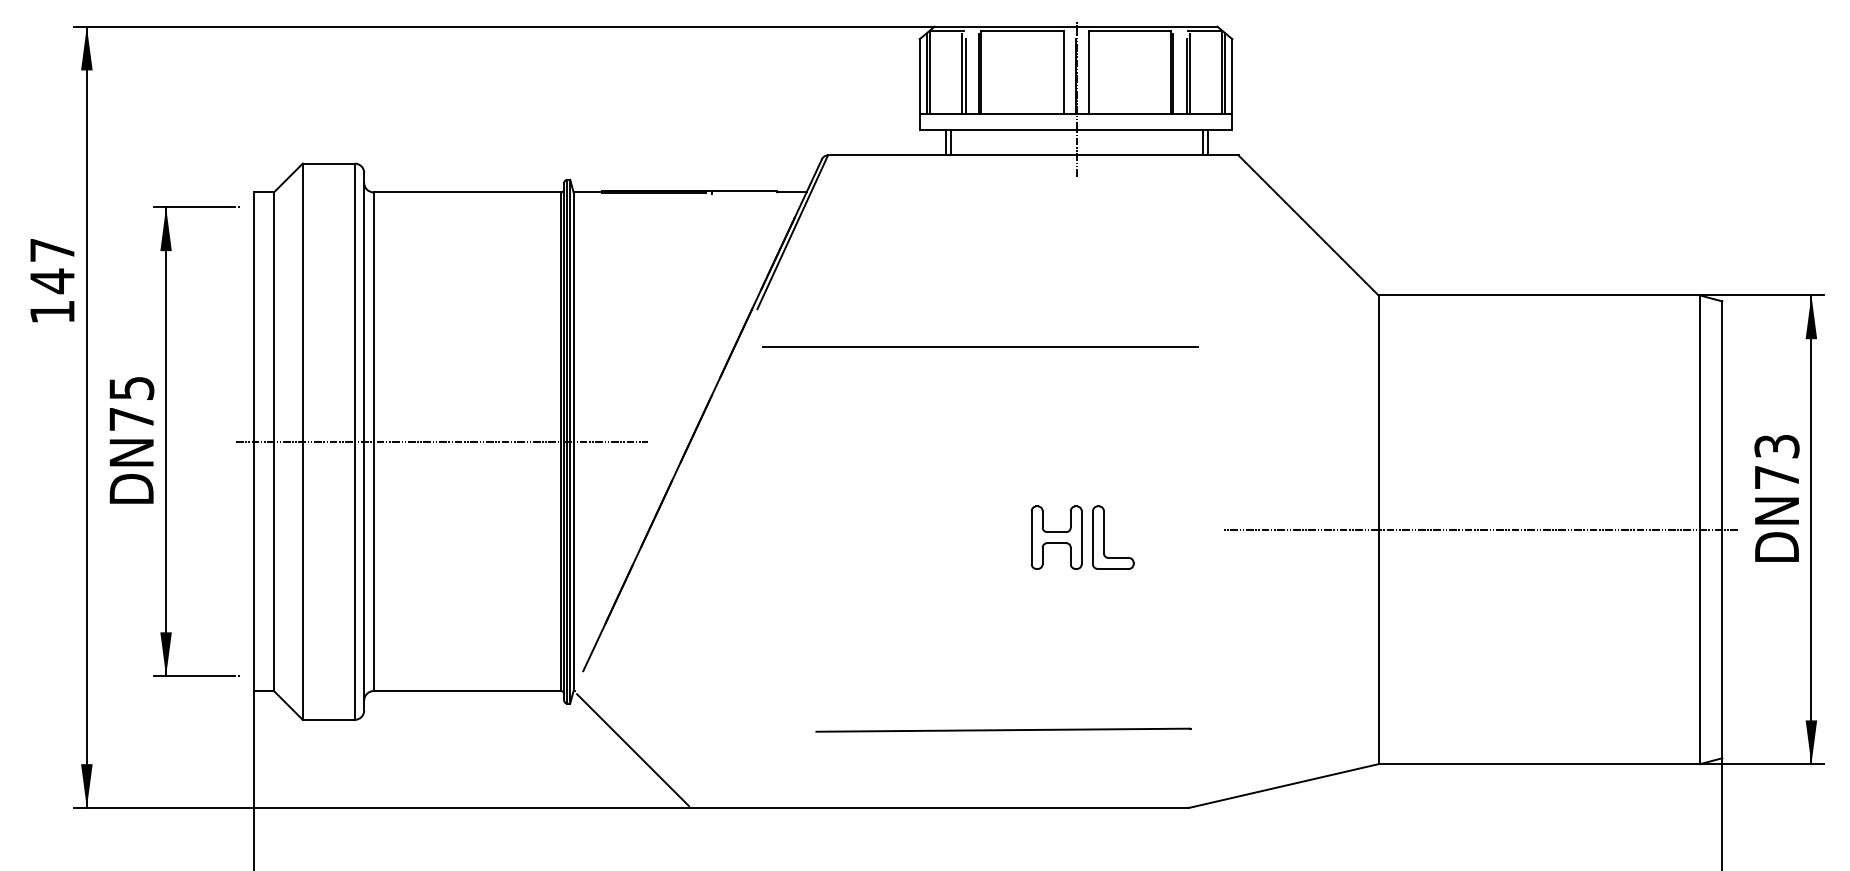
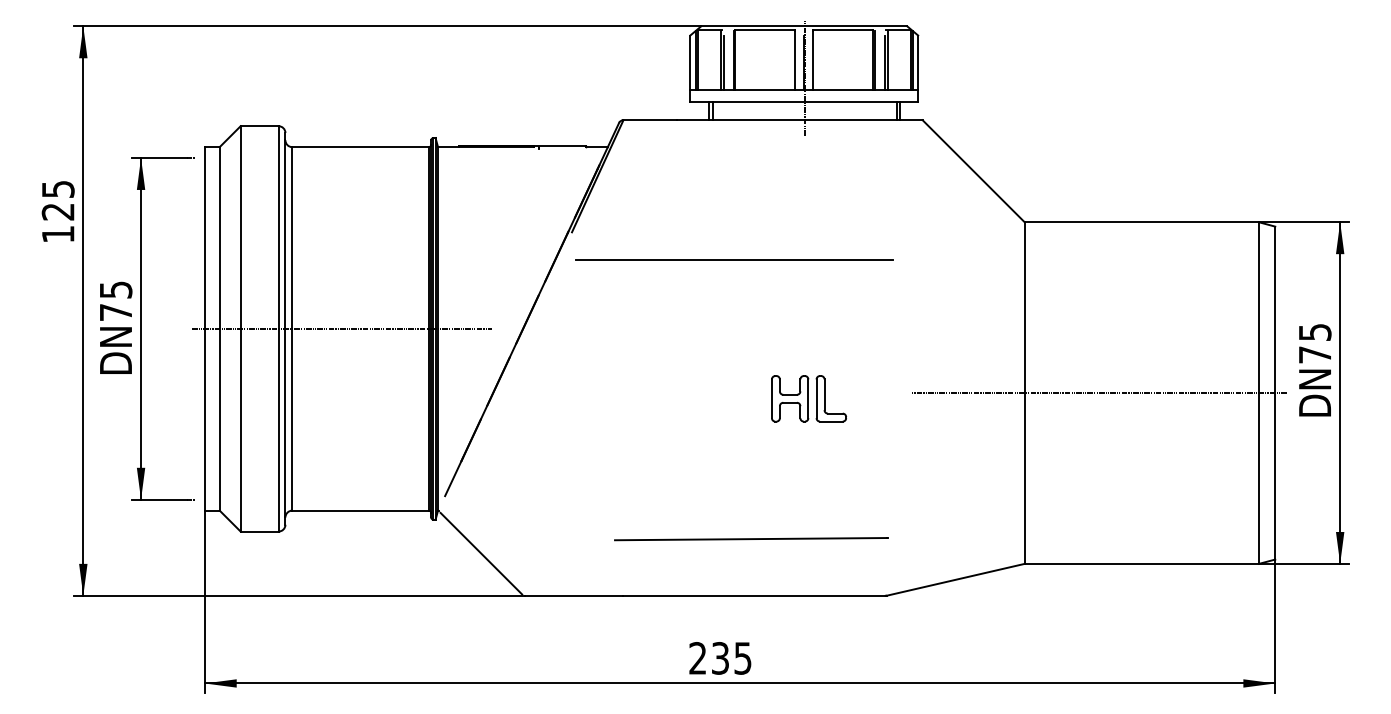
text: (51, 266) -> (57, 201), 147 -> 125
text: (1776, 446) -> (1314, 332), 73 -> 75

